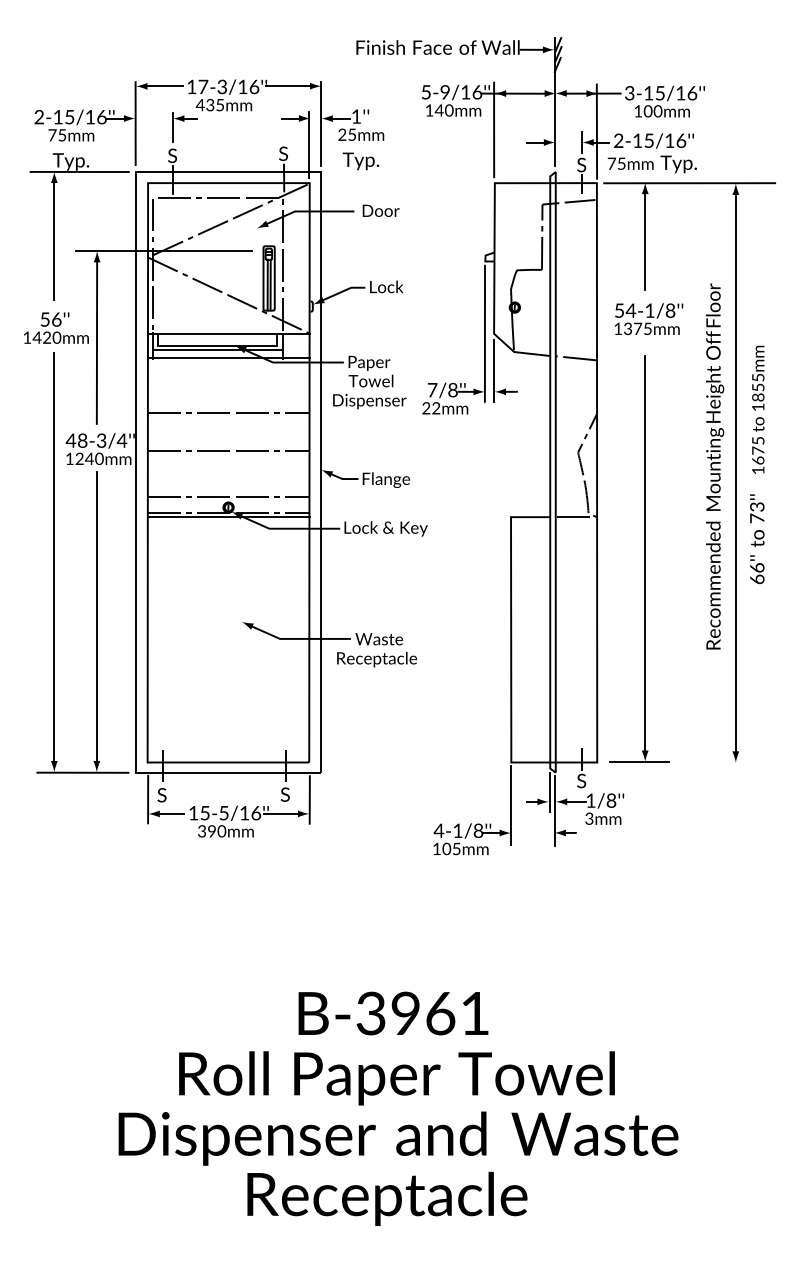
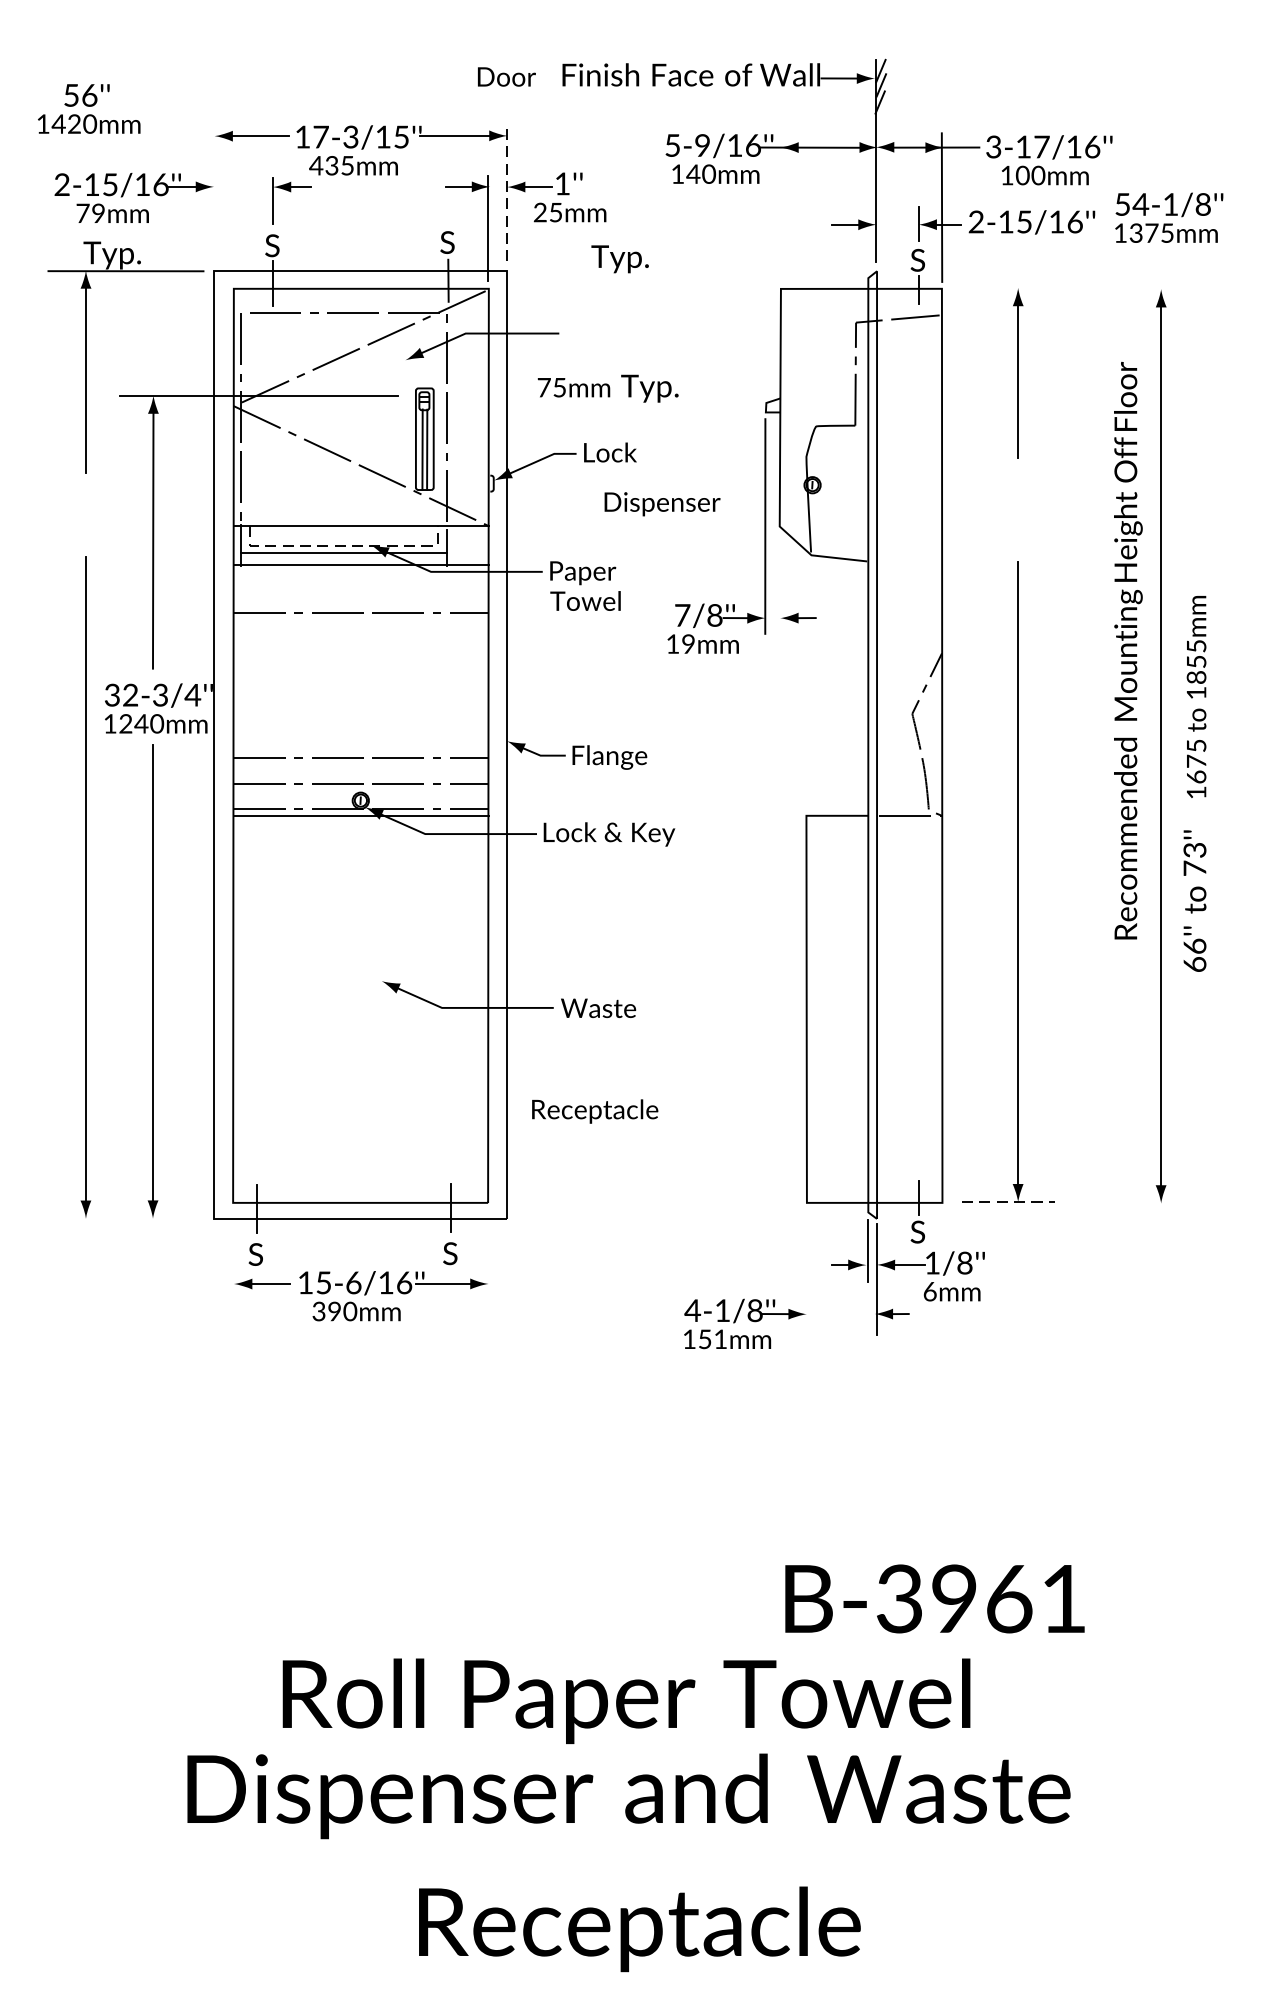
text: (254, 86) -> (401, 136), 17-3/16'' -> 17-3/15''
text: (660, 93) -> (1042, 147), 3-15/16'' -> 3-17/16''
line: (135, 123) -> (213, 194), removed
line: (321, 124) -> (507, 196), solid -> dashed
line: (494, 129) -> (780, 204), removed
text: (62, 135) -> (98, 213), 75mm -> 79mm
text: (360, 161) -> (619, 259), moved
text: (651, 164) -> (606, 388), moved
line: (689, 183) -> (1088, 289), removed
text: (380, 210) -> (505, 76), moved
text: (649, 318) -> (1170, 216), moved
text: (56, 327) -> (89, 107), moved
line: (218, 345) -> (344, 544), solid -> dashed
line: (575, 358) -> (908, 565), removed
line: (494, 370) -> (780, 584), removed
text: (369, 401) -> (662, 503), moved
text: (431, 408) -> (680, 644), 22mm -> 19mm
line: (228, 413) -> (360, 612), moved
text: (76, 440) -> (120, 694), 48-3/4'' -> 32-3/4''
line: (228, 450) -> (360, 757), moved
text: (757, 464) -> (1195, 783), moved
text: (715, 466) -> (1129, 650), moved
text: (377, 659) -> (595, 1111), moved
line: (639, 762) -> (1009, 1202), solid -> dashed
line: (82, 772) -> (130, 1218), removed
line: (148, 799) -> (234, 1261), removed
line: (309, 799) -> (488, 1261), removed
line: (511, 805) -> (807, 1270), removed
text: (223, 813) -> (352, 1283), 15-5/16'' -> 15-6/16''
text: (589, 818) -> (930, 1291), 3mm -> 6mm
text: (451, 848) -> (712, 1338), 105mm -> 151mm
text: (393, 1013) -> (934, 1598), moved
text: (387, 1198) -> (639, 1928), moved

